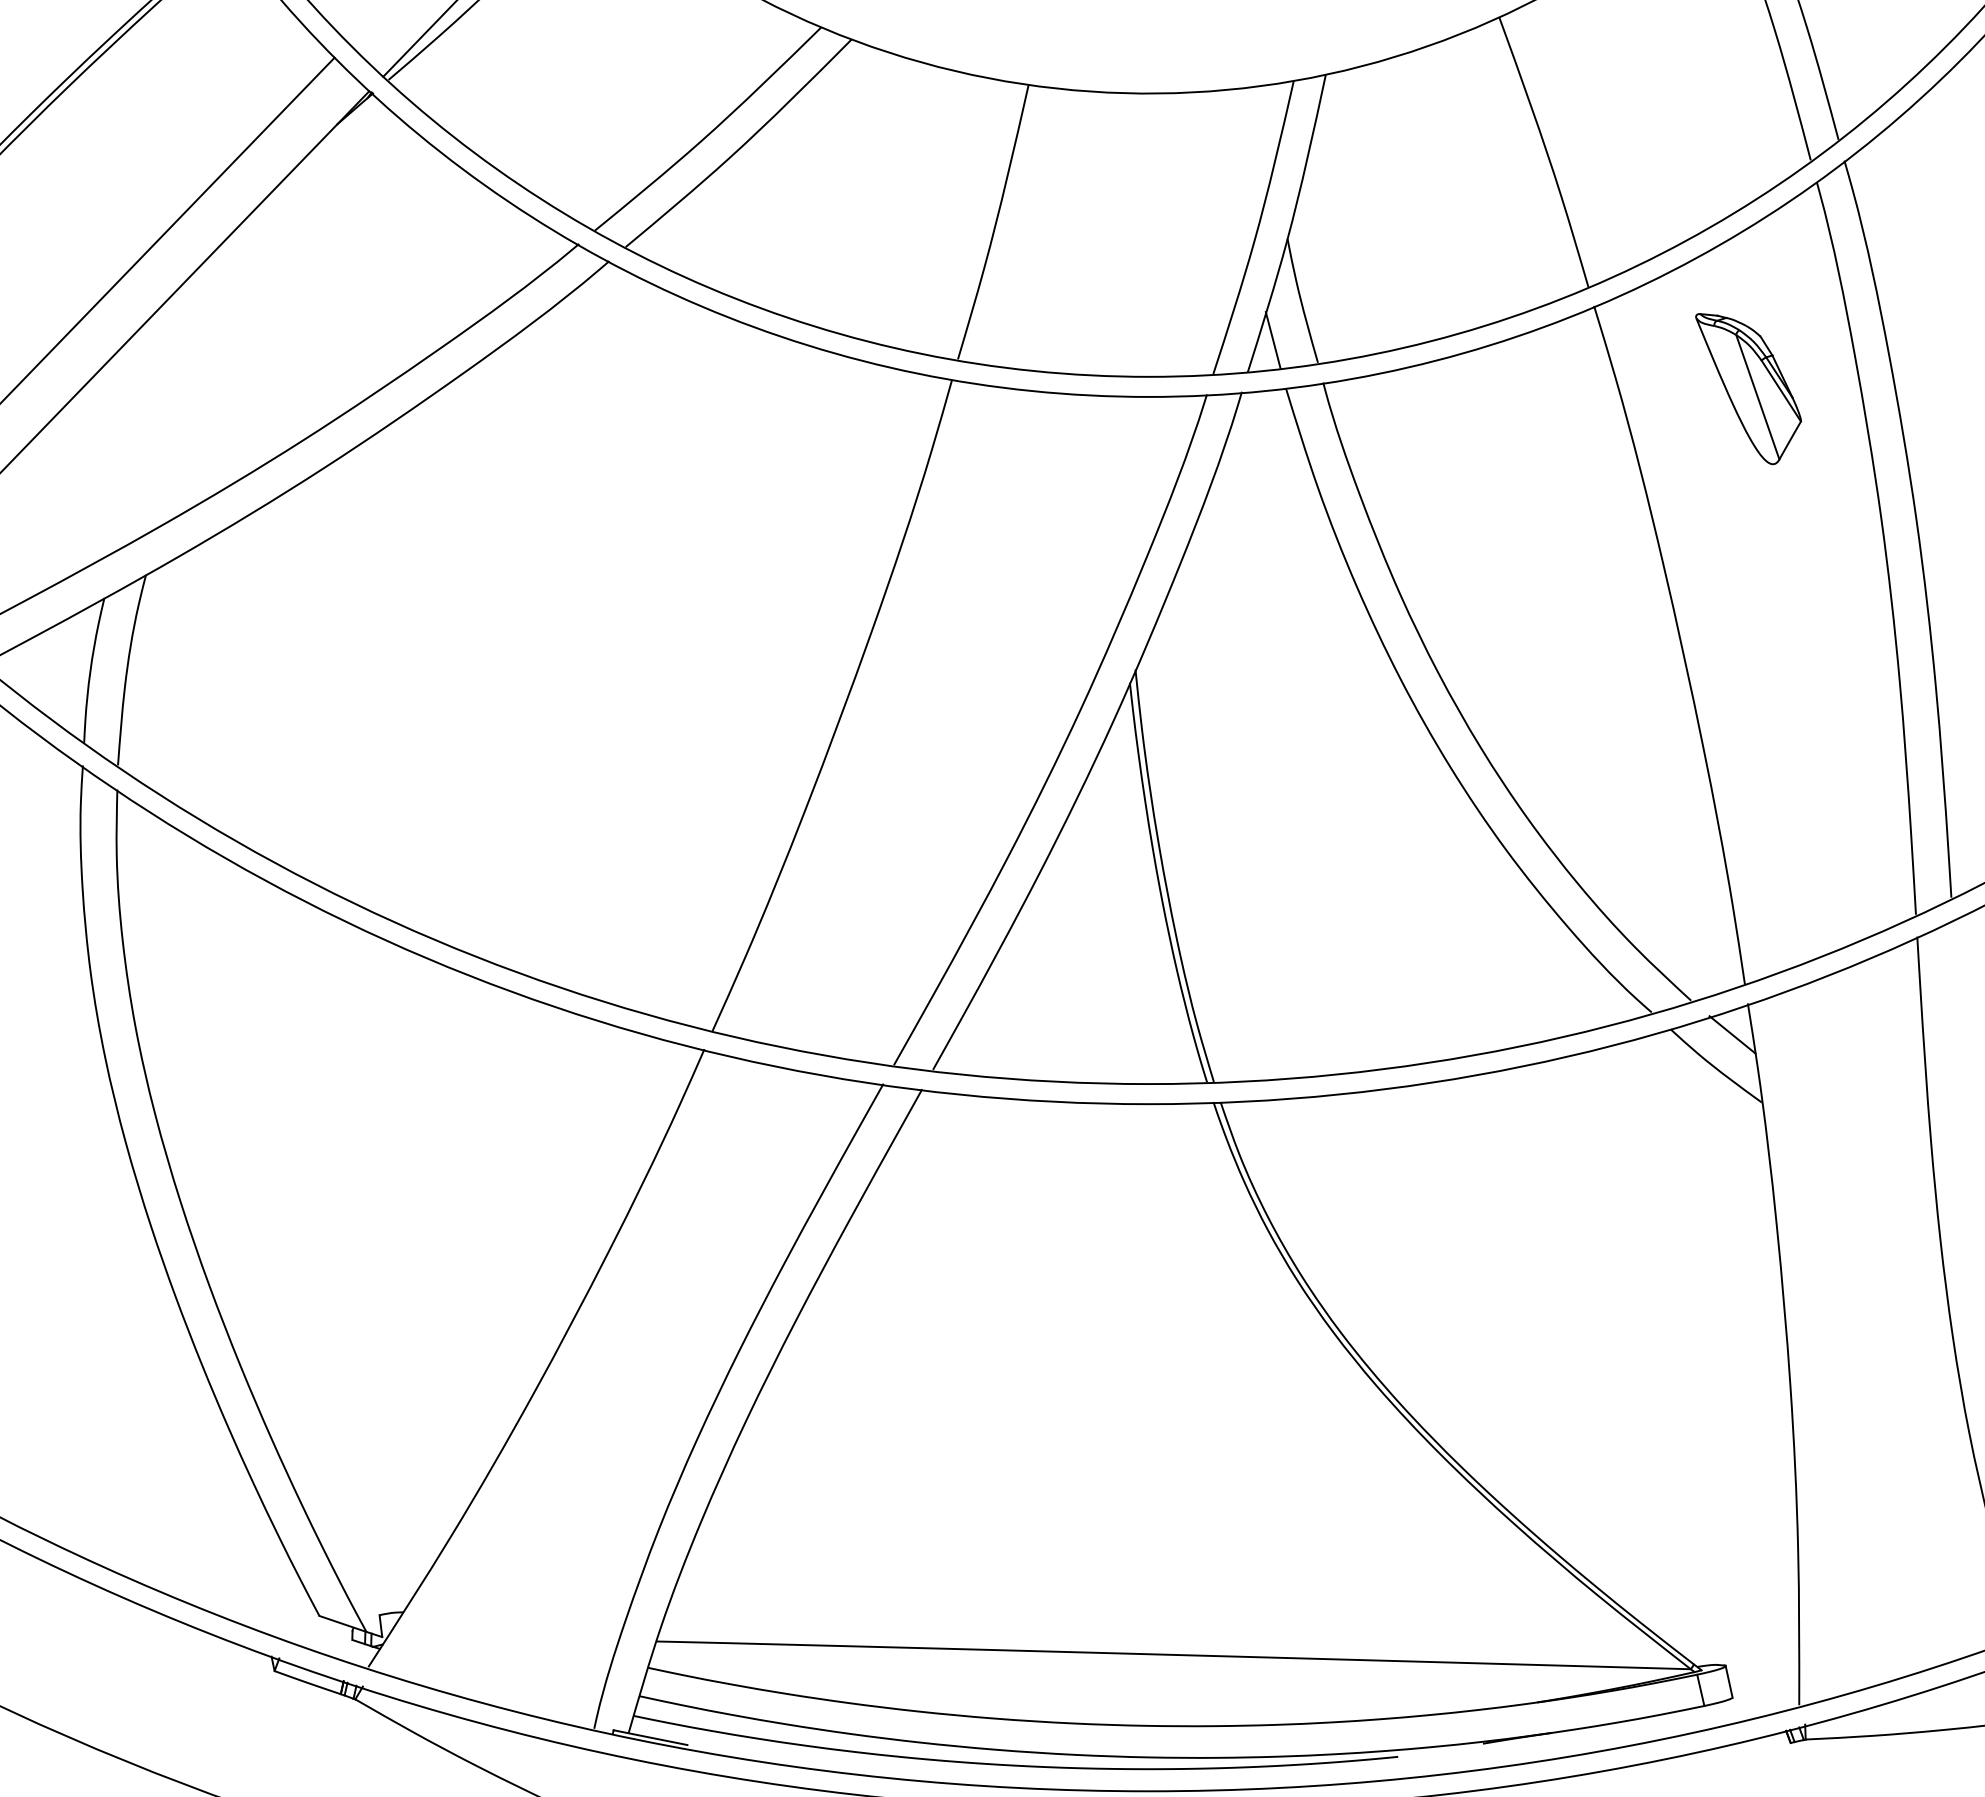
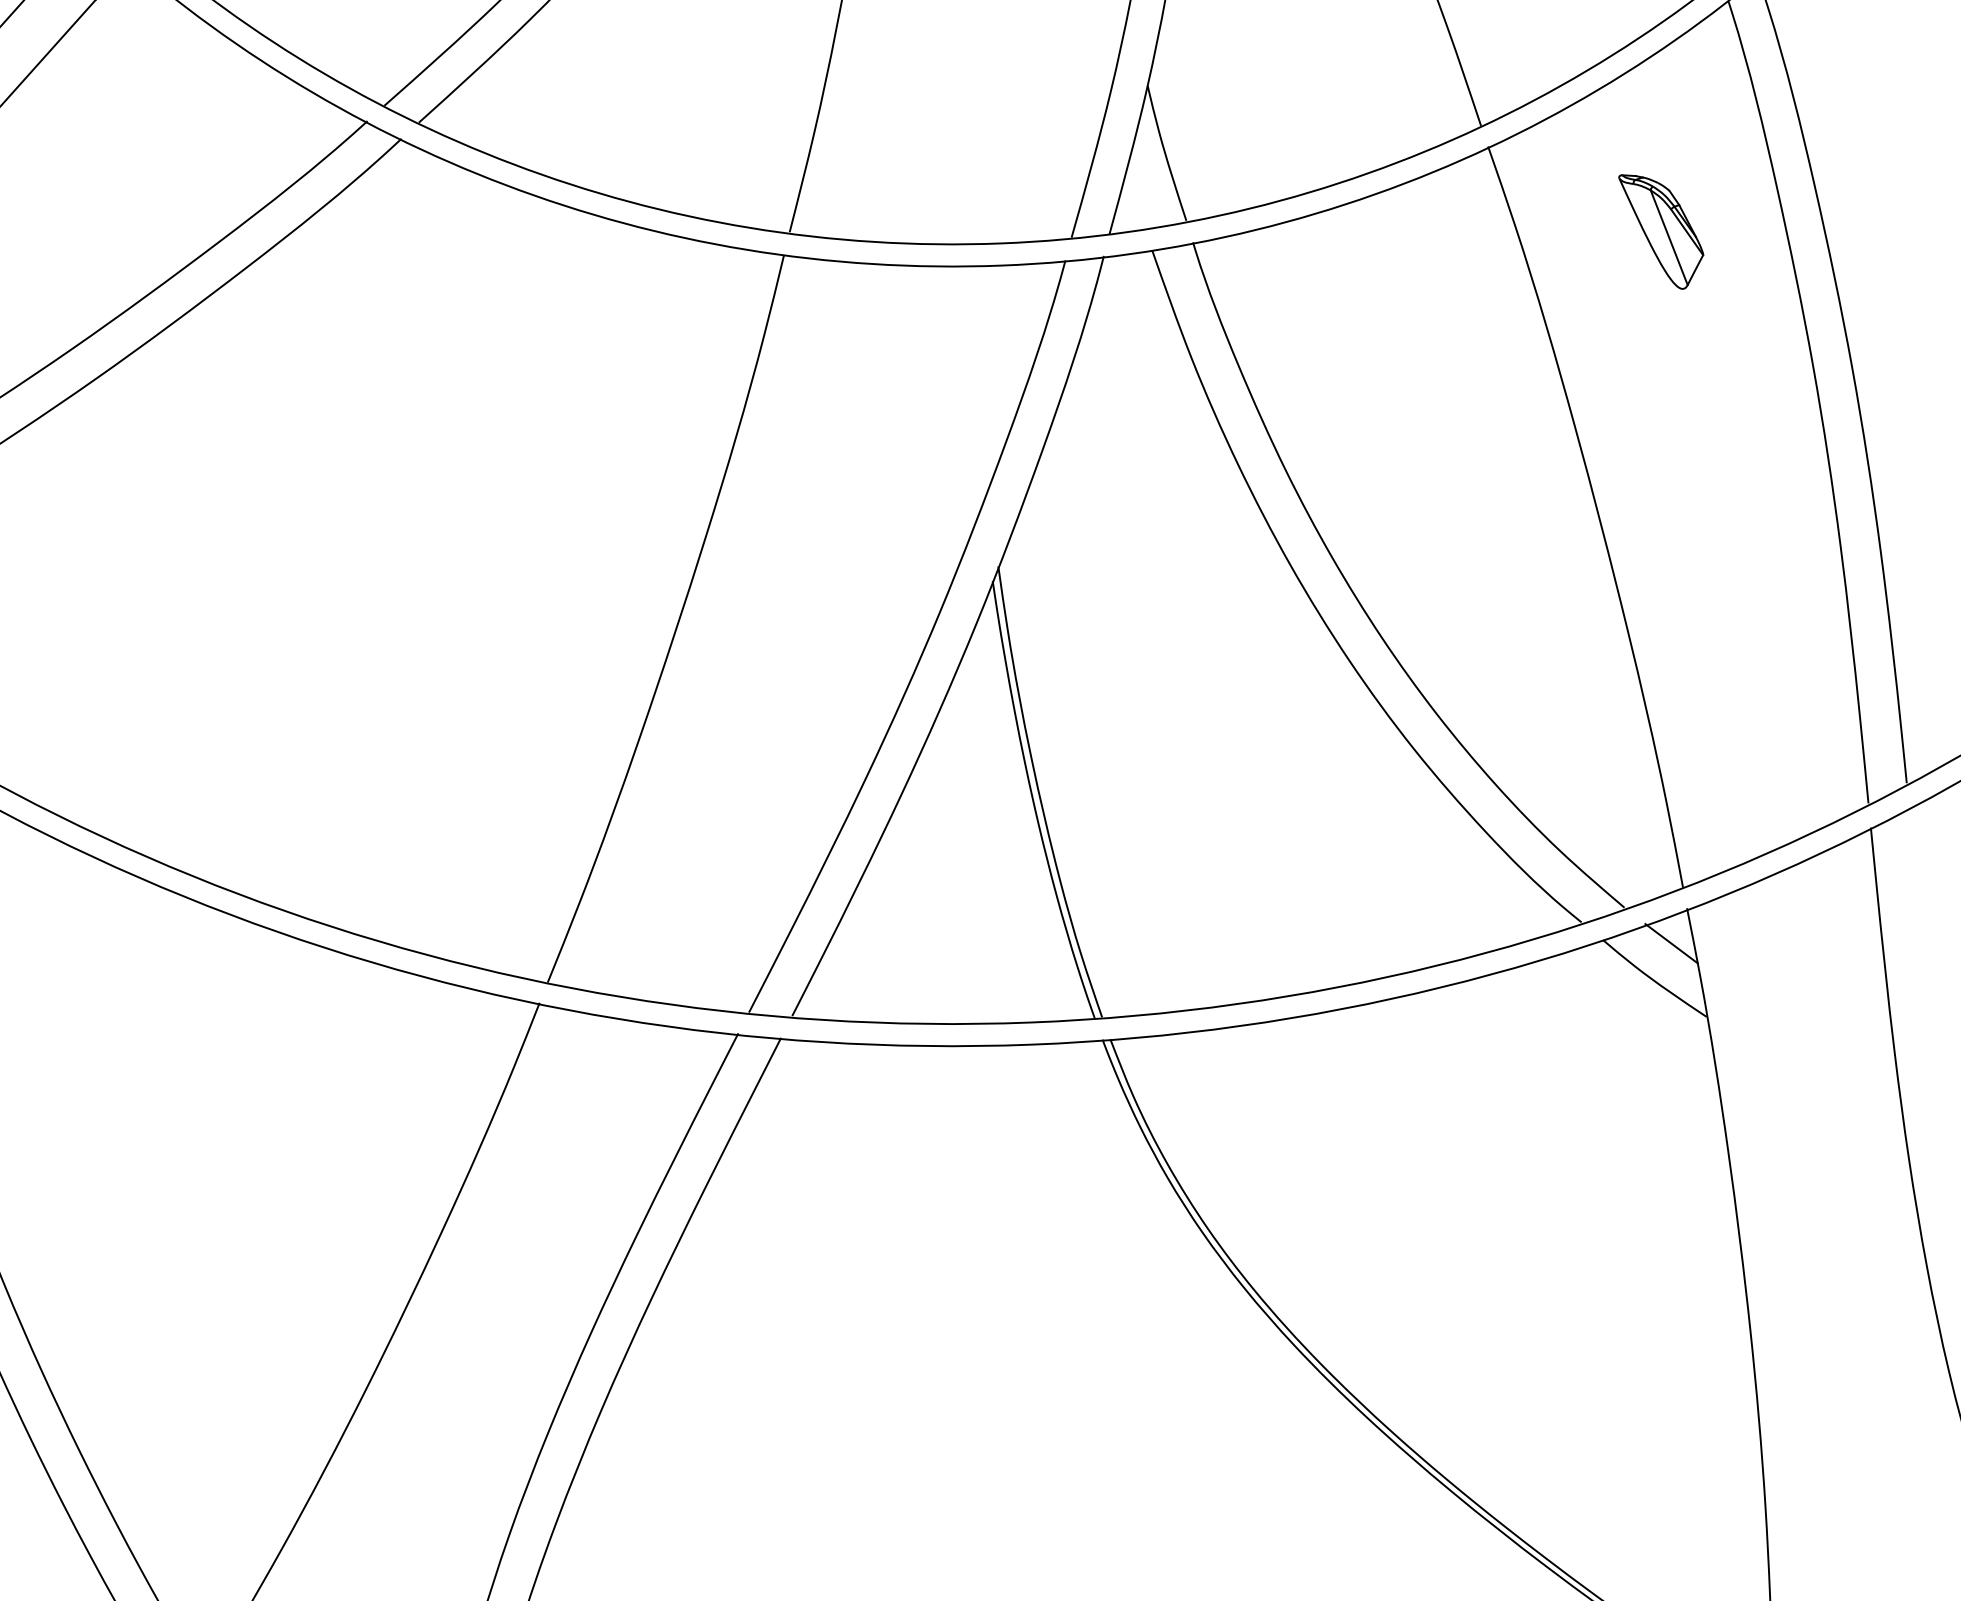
line: (1272, 339) -> (1135, 197), removed
part: (1748, 389) -> (1661, 232), size x0.7

